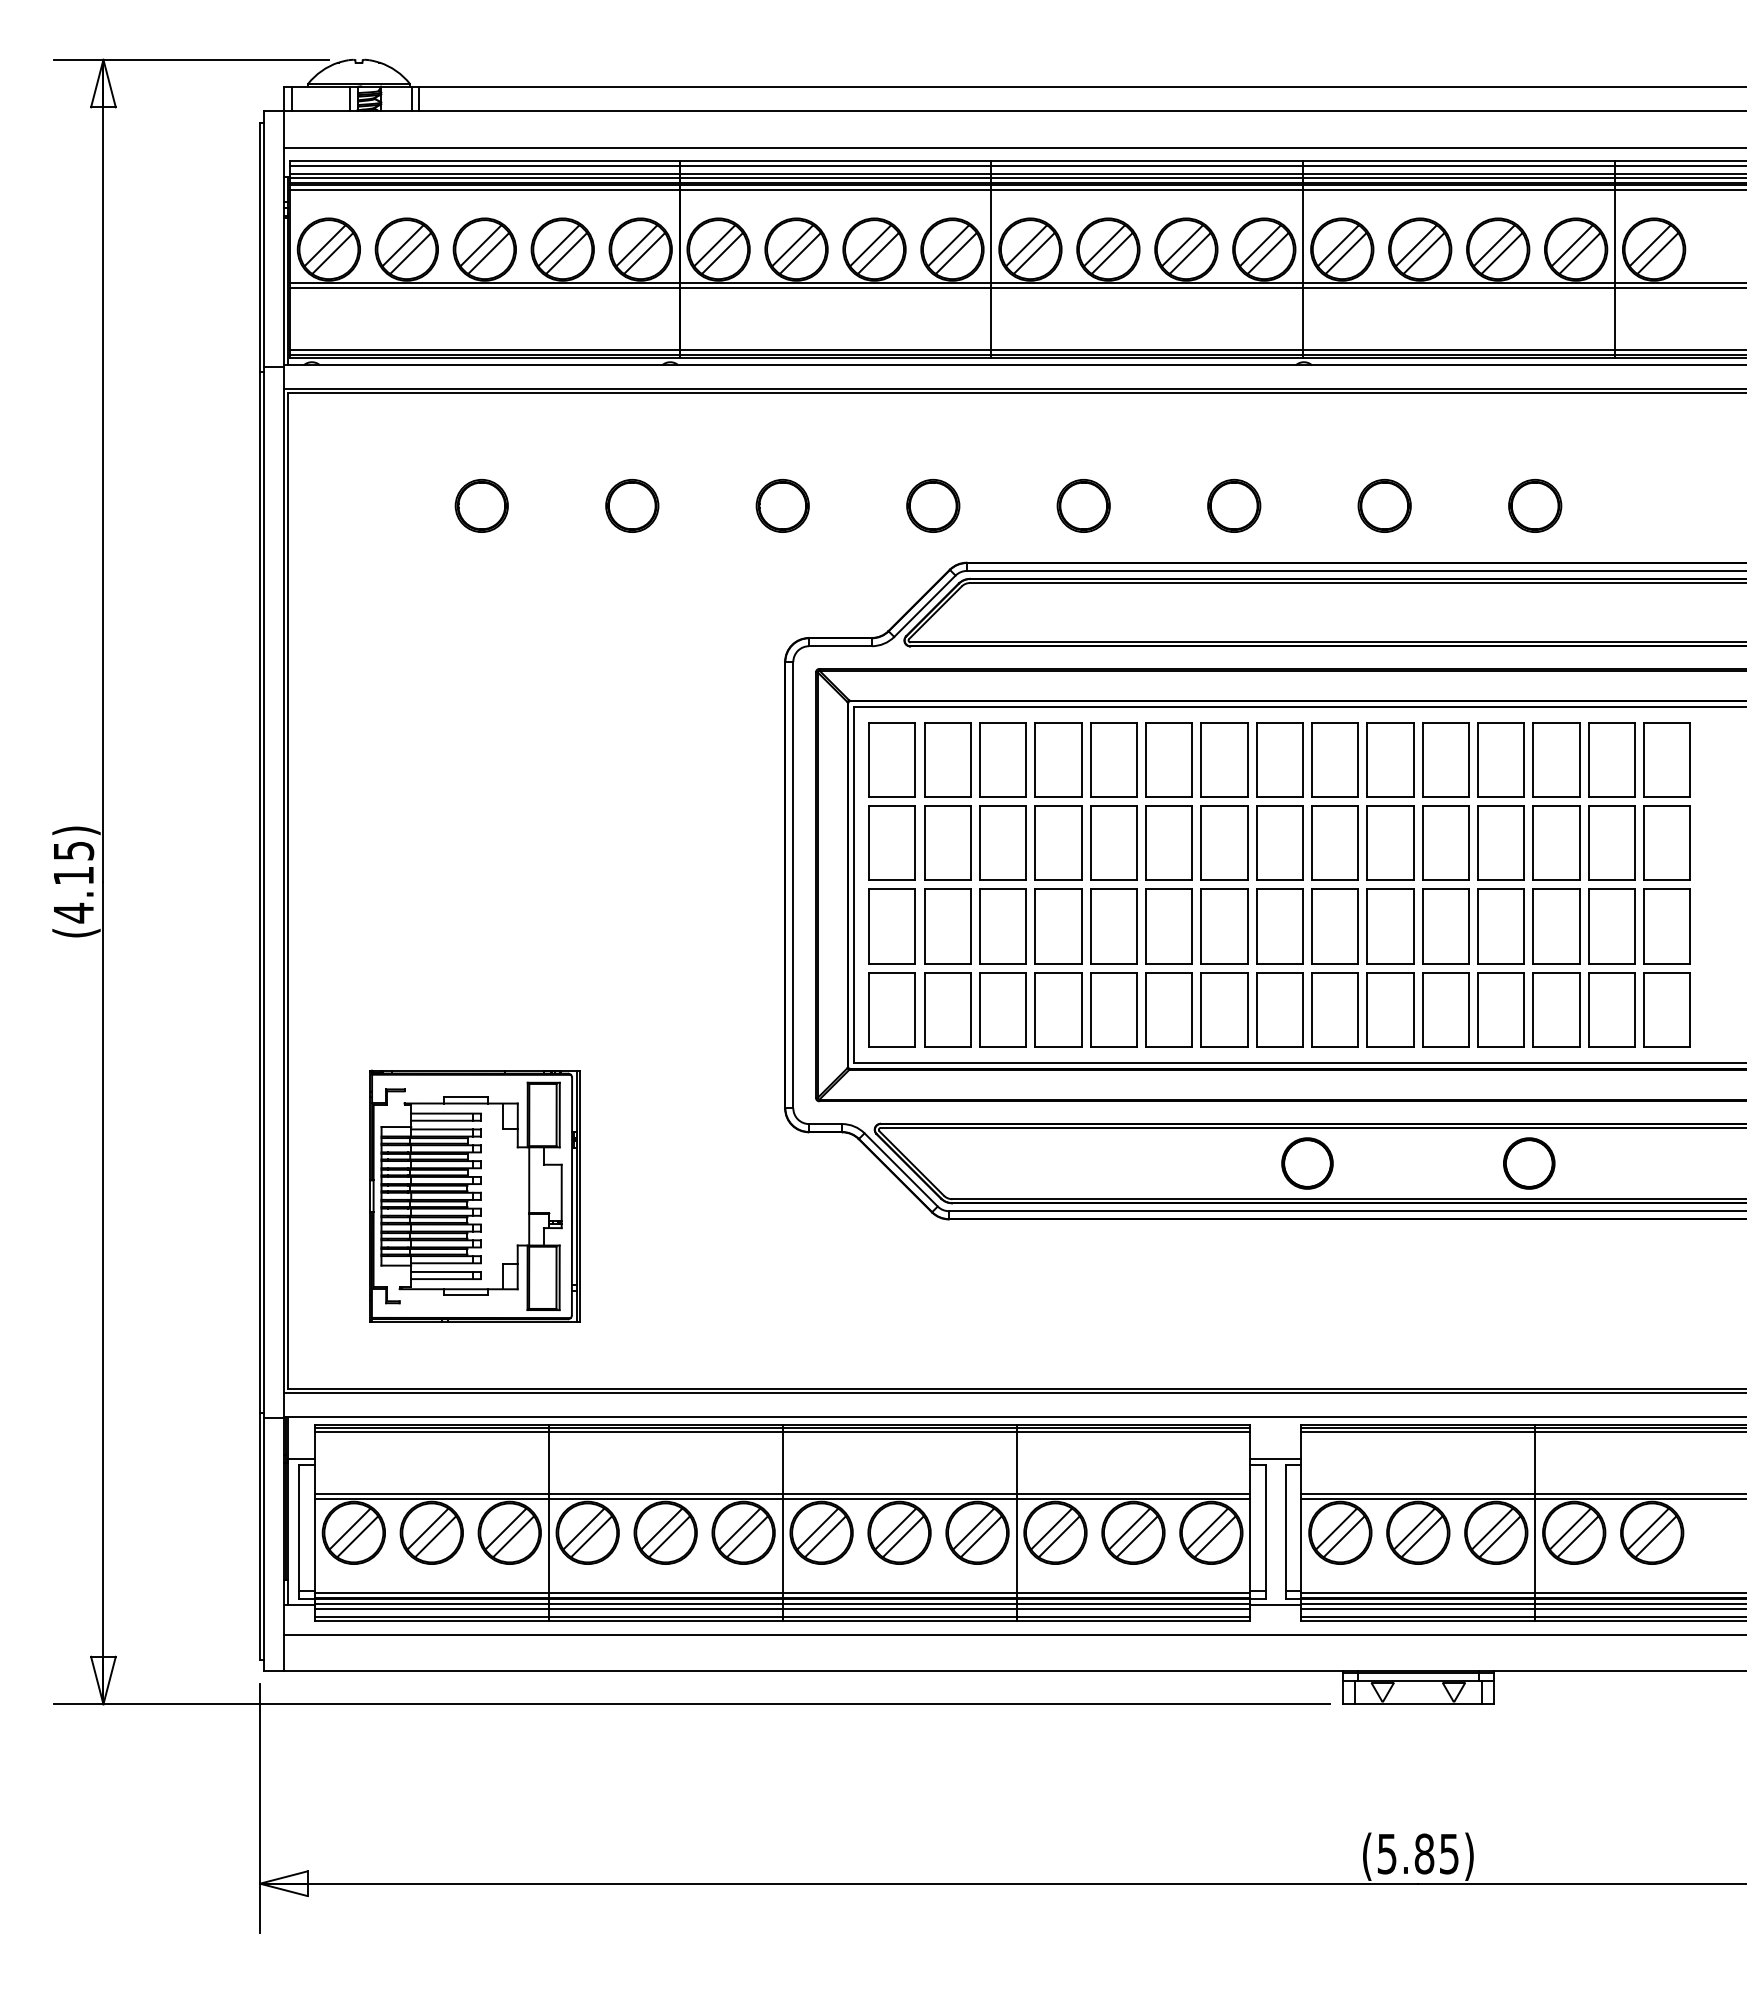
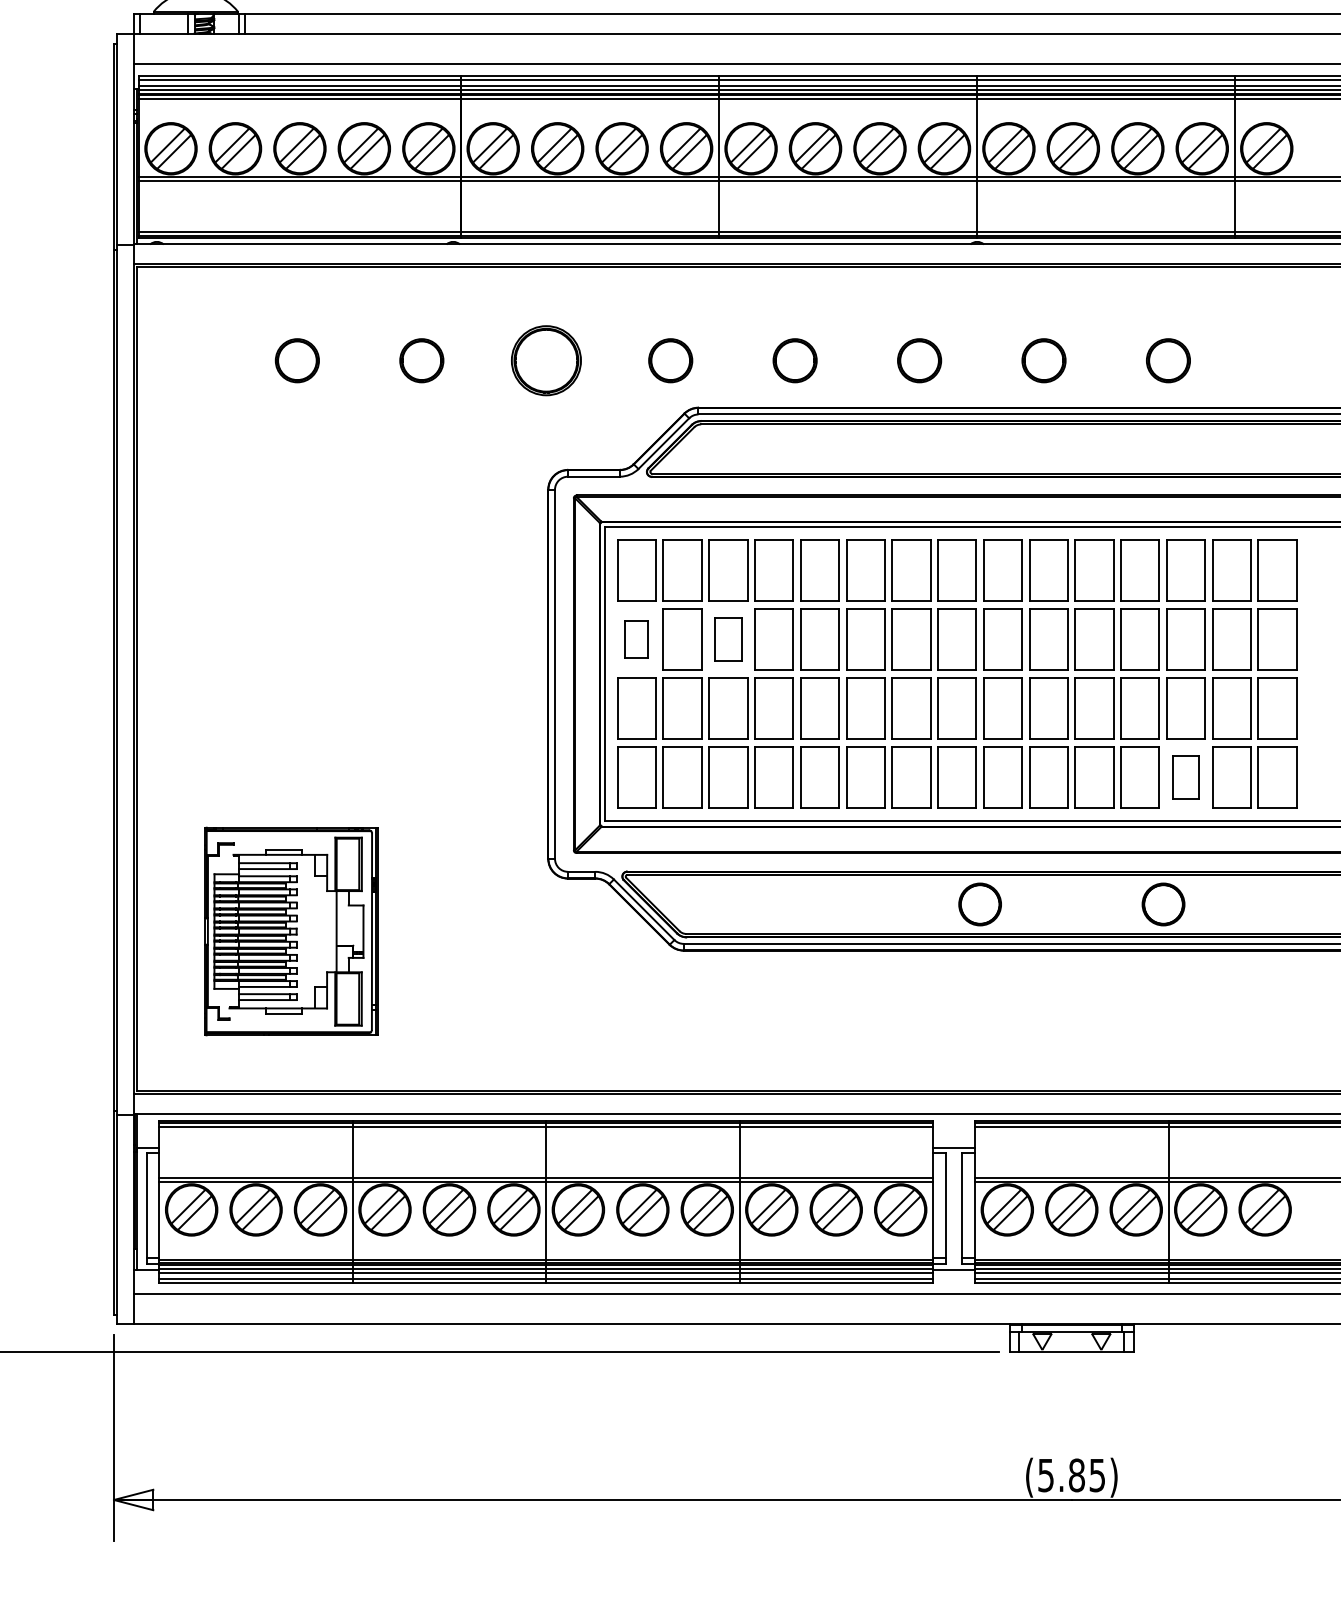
part: (782, 505) -> (546, 360), size x1.6
part: (891, 842) -> (636, 639), size x0.6
part: (1002, 842) -> (727, 639), size x0.7
part: (1556, 1009) -> (1186, 777), size x0.7

